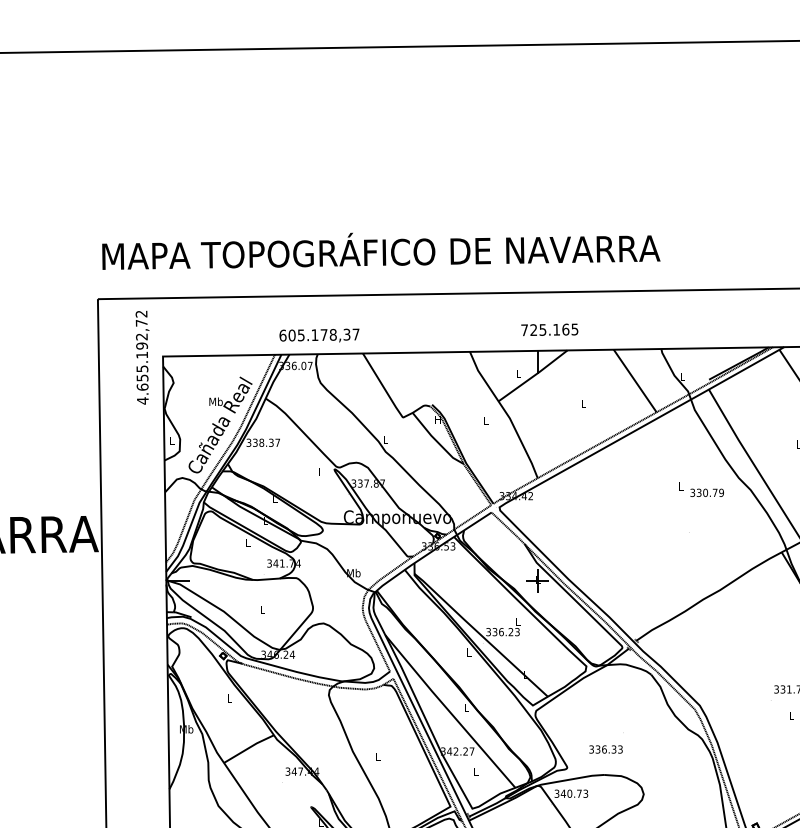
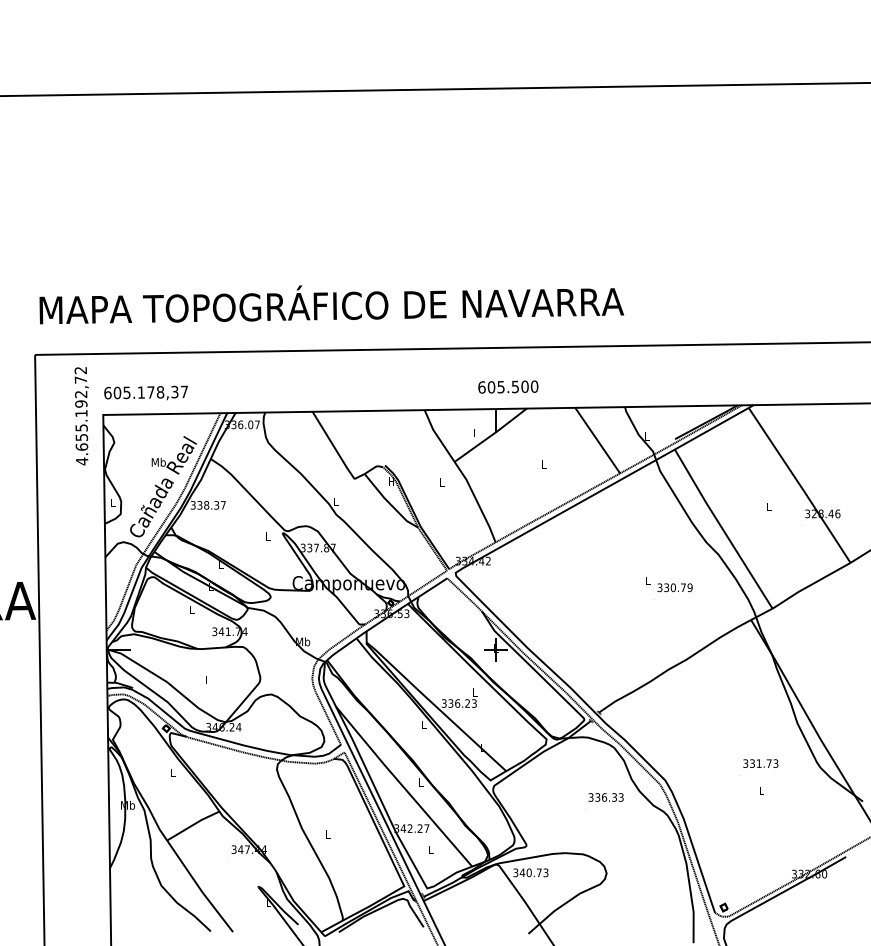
text: (550, 329) -> (508, 386), 725.165 -> 605.500
text: (318, 335) -> (145, 392), moved
text: (701, 489) -> (669, 584), moved
text: (605, 749) -> (605, 797), moved

